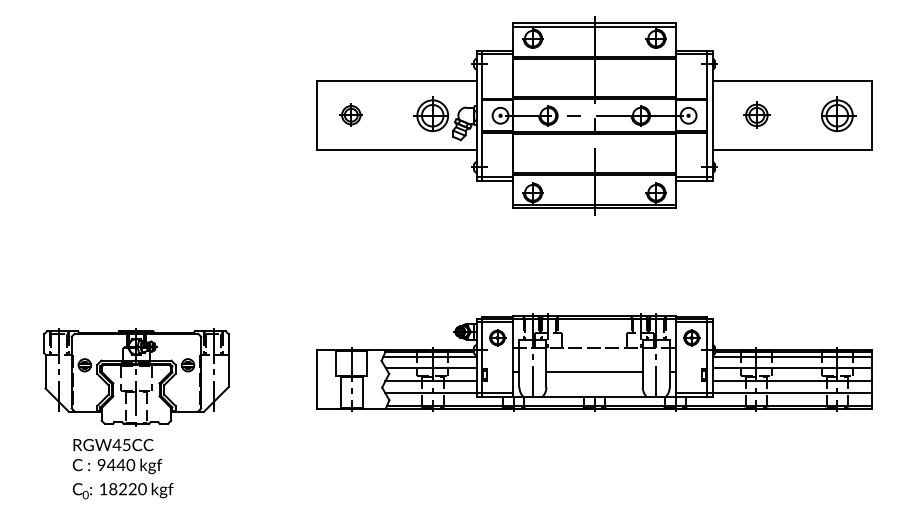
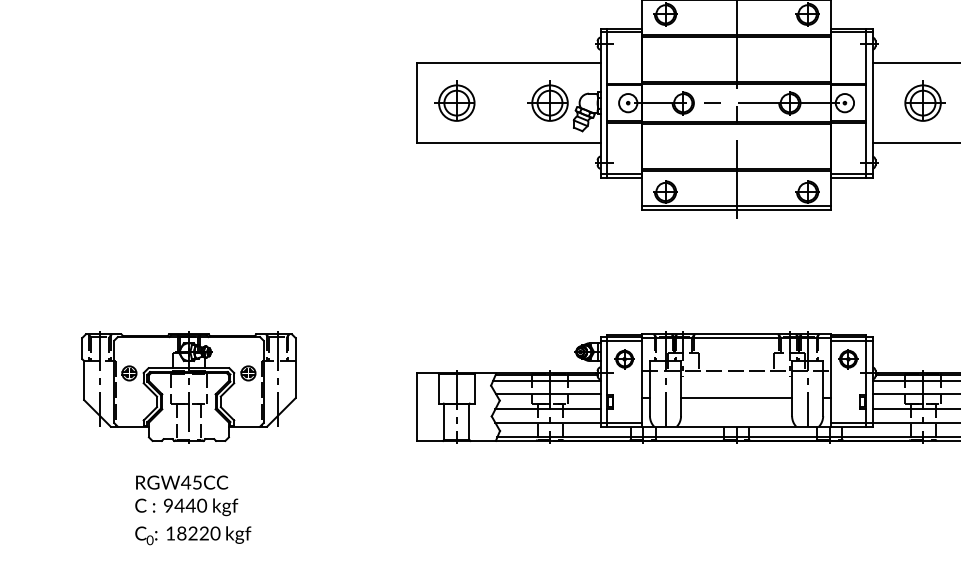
part: (350, 114) -> (455, 101), size x1.67
part: (757, 114) -> (924, 101), size x1.43
part: (135, 377) -> (187, 387), moved

